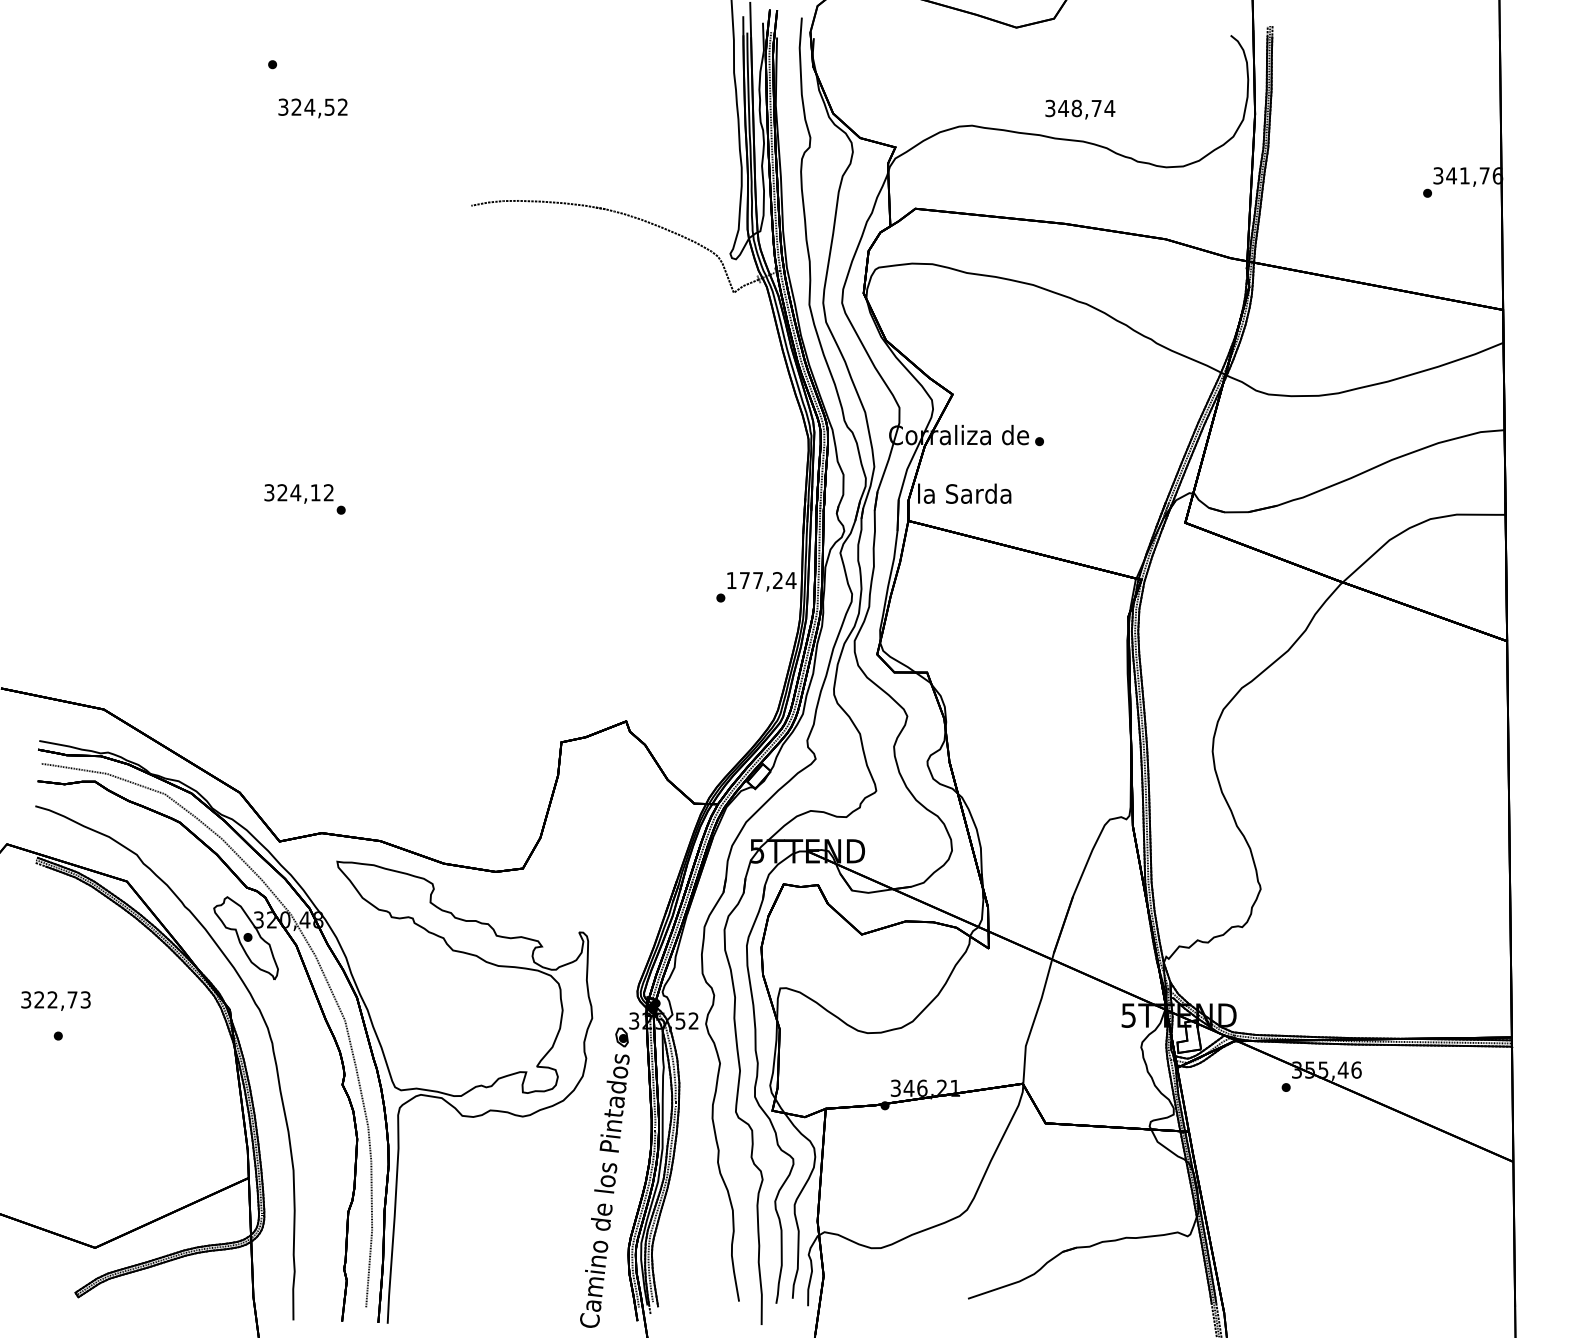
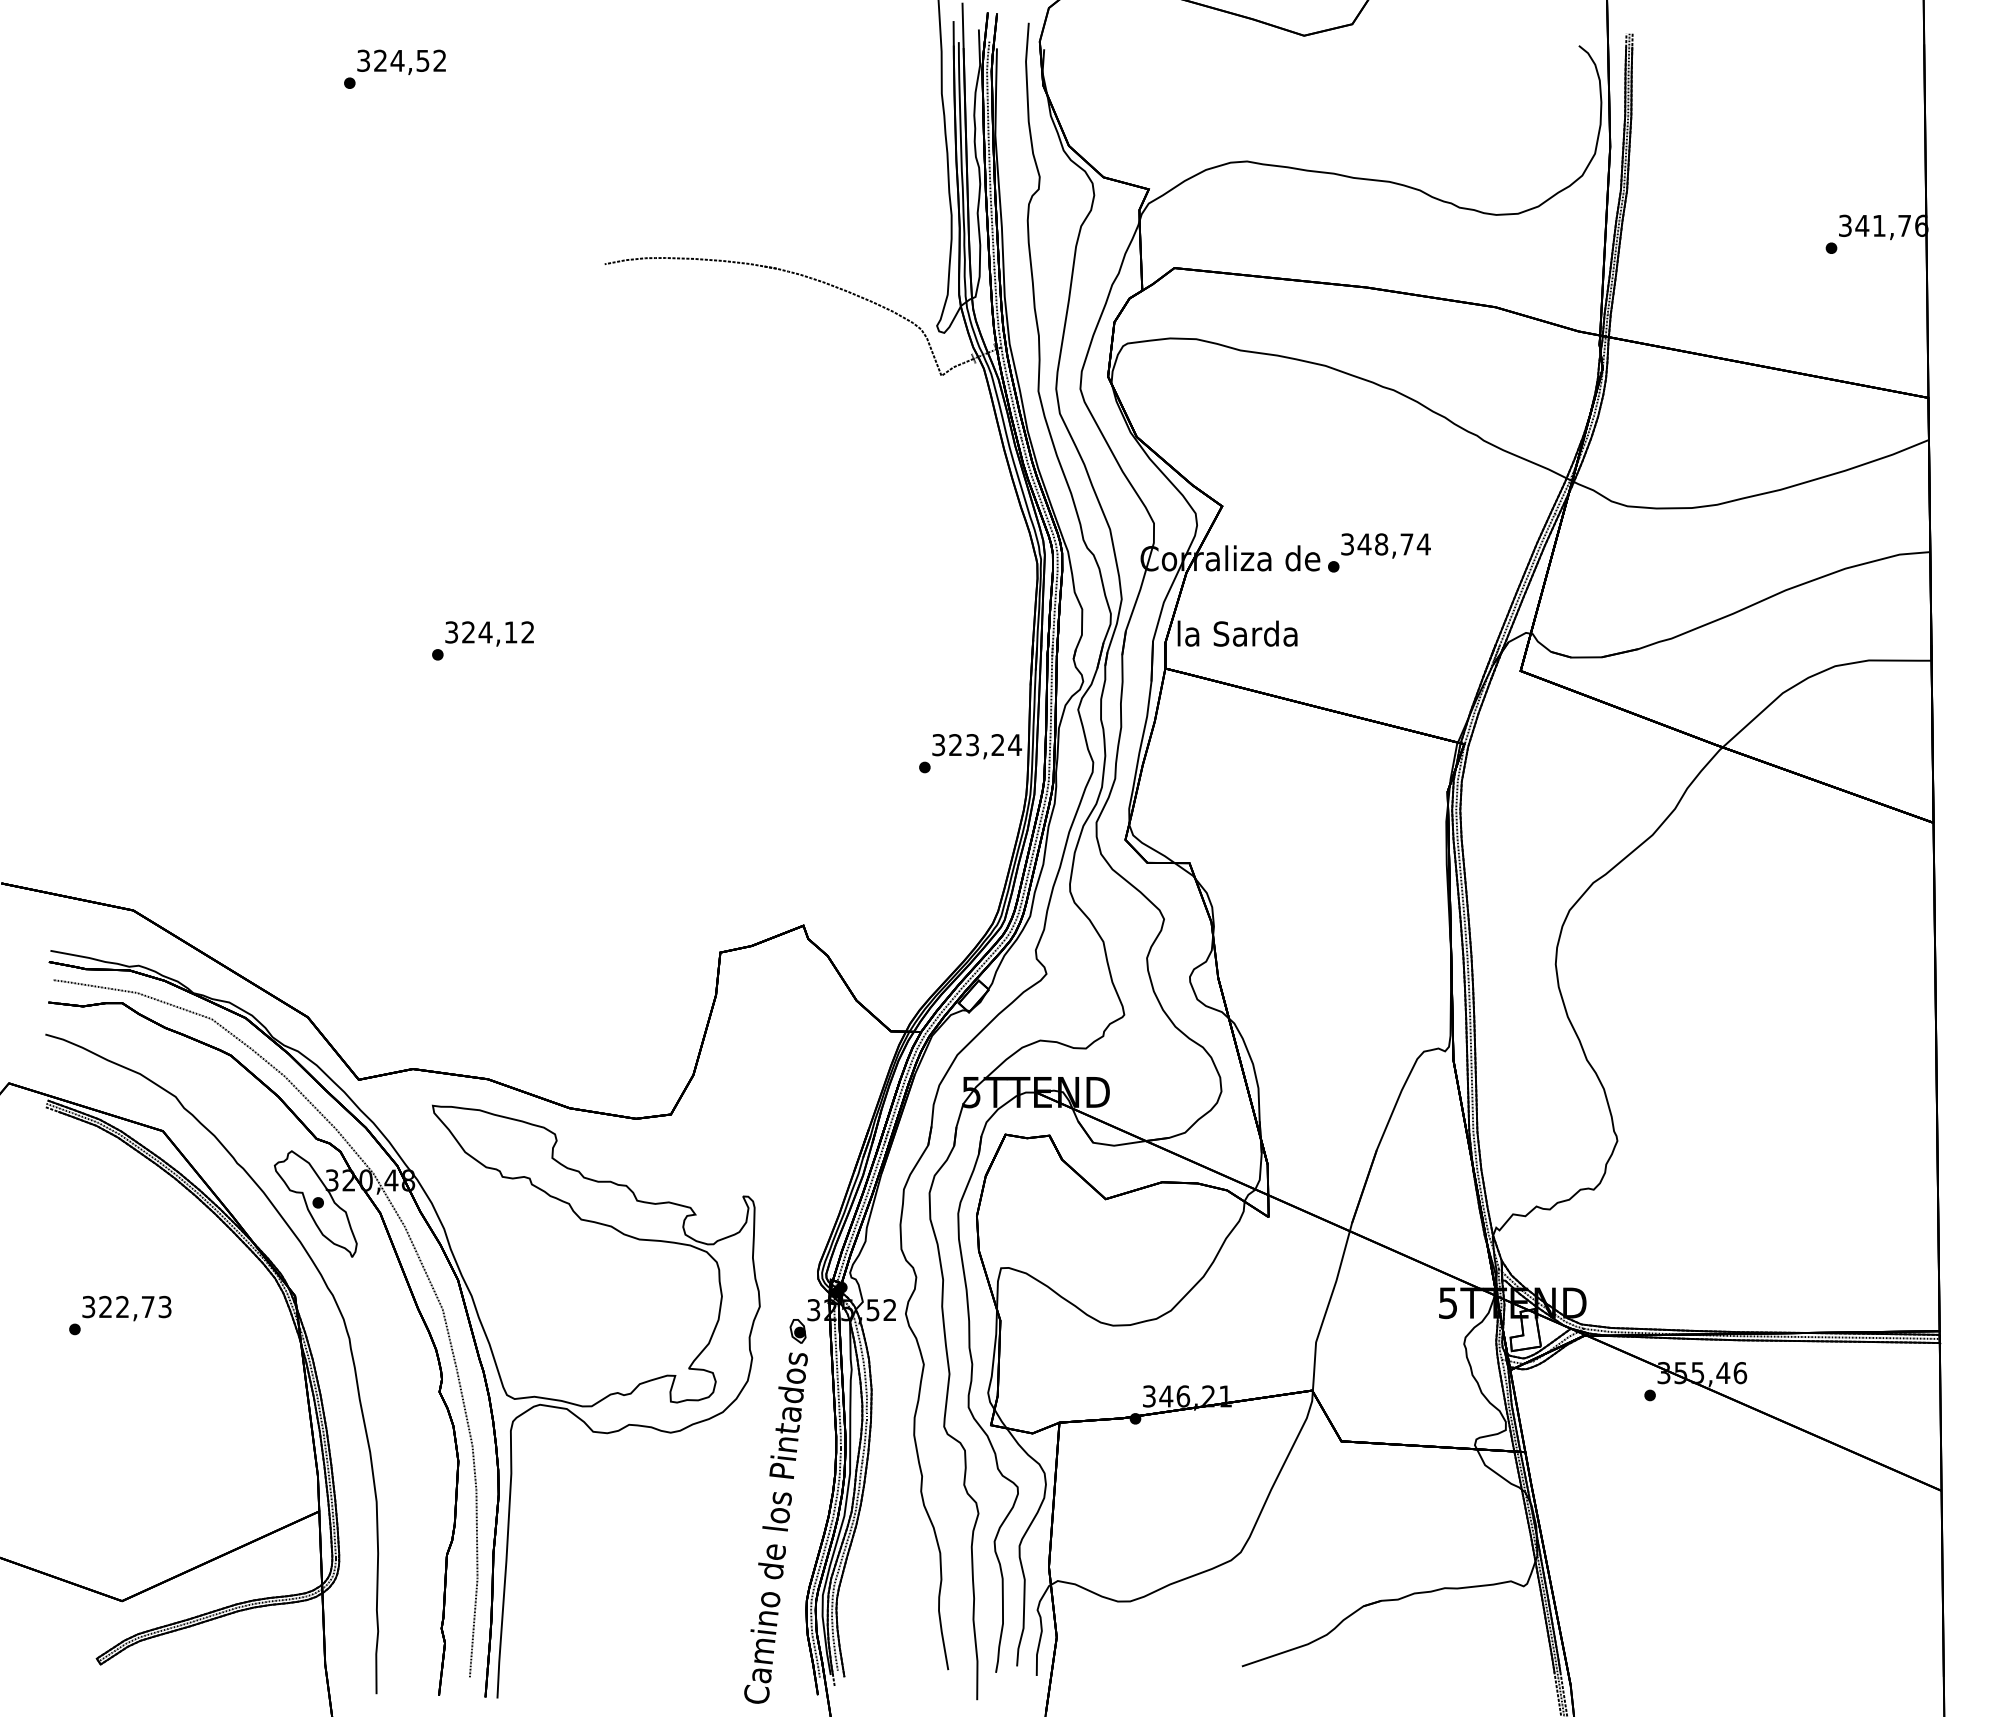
text: (312, 107) -> (401, 61), moved
text: (1079, 109) -> (1385, 545), moved
text: (298, 493) -> (489, 633), moved
text: (744, 580) -> (955, 745), 177,24 -> 323,24
text: (55, 1001) -> (126, 1308), moved

